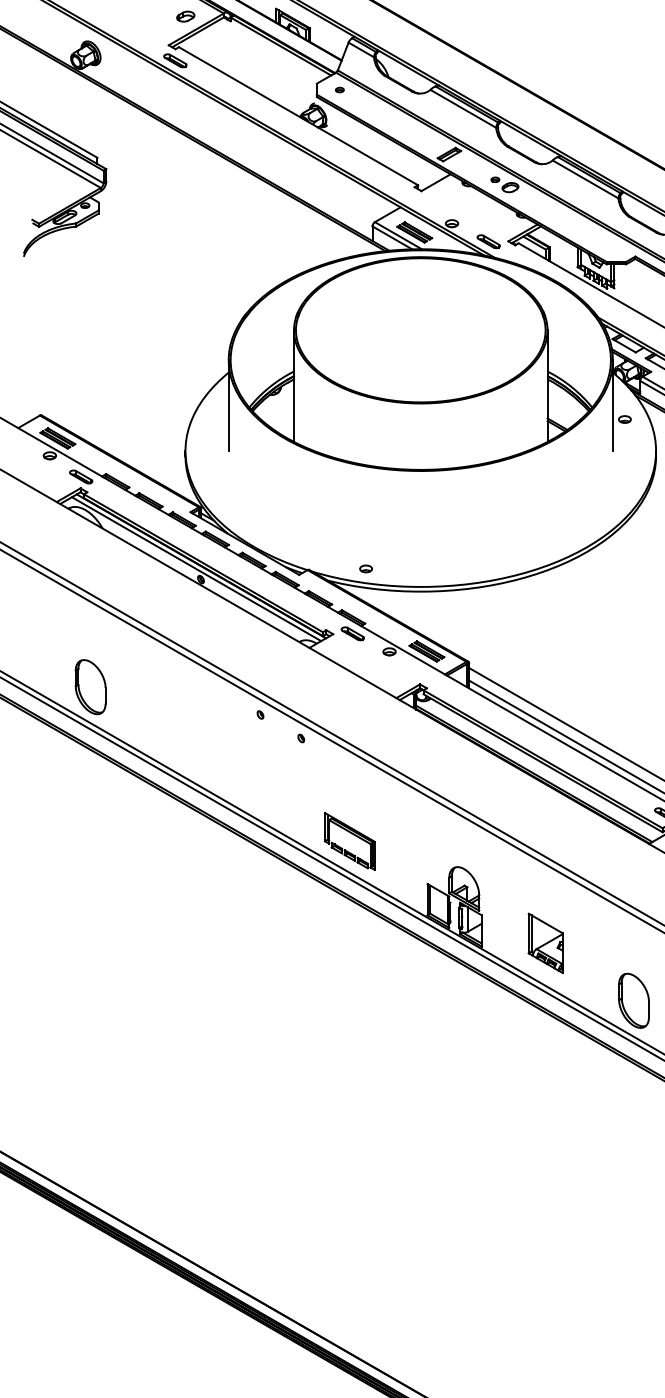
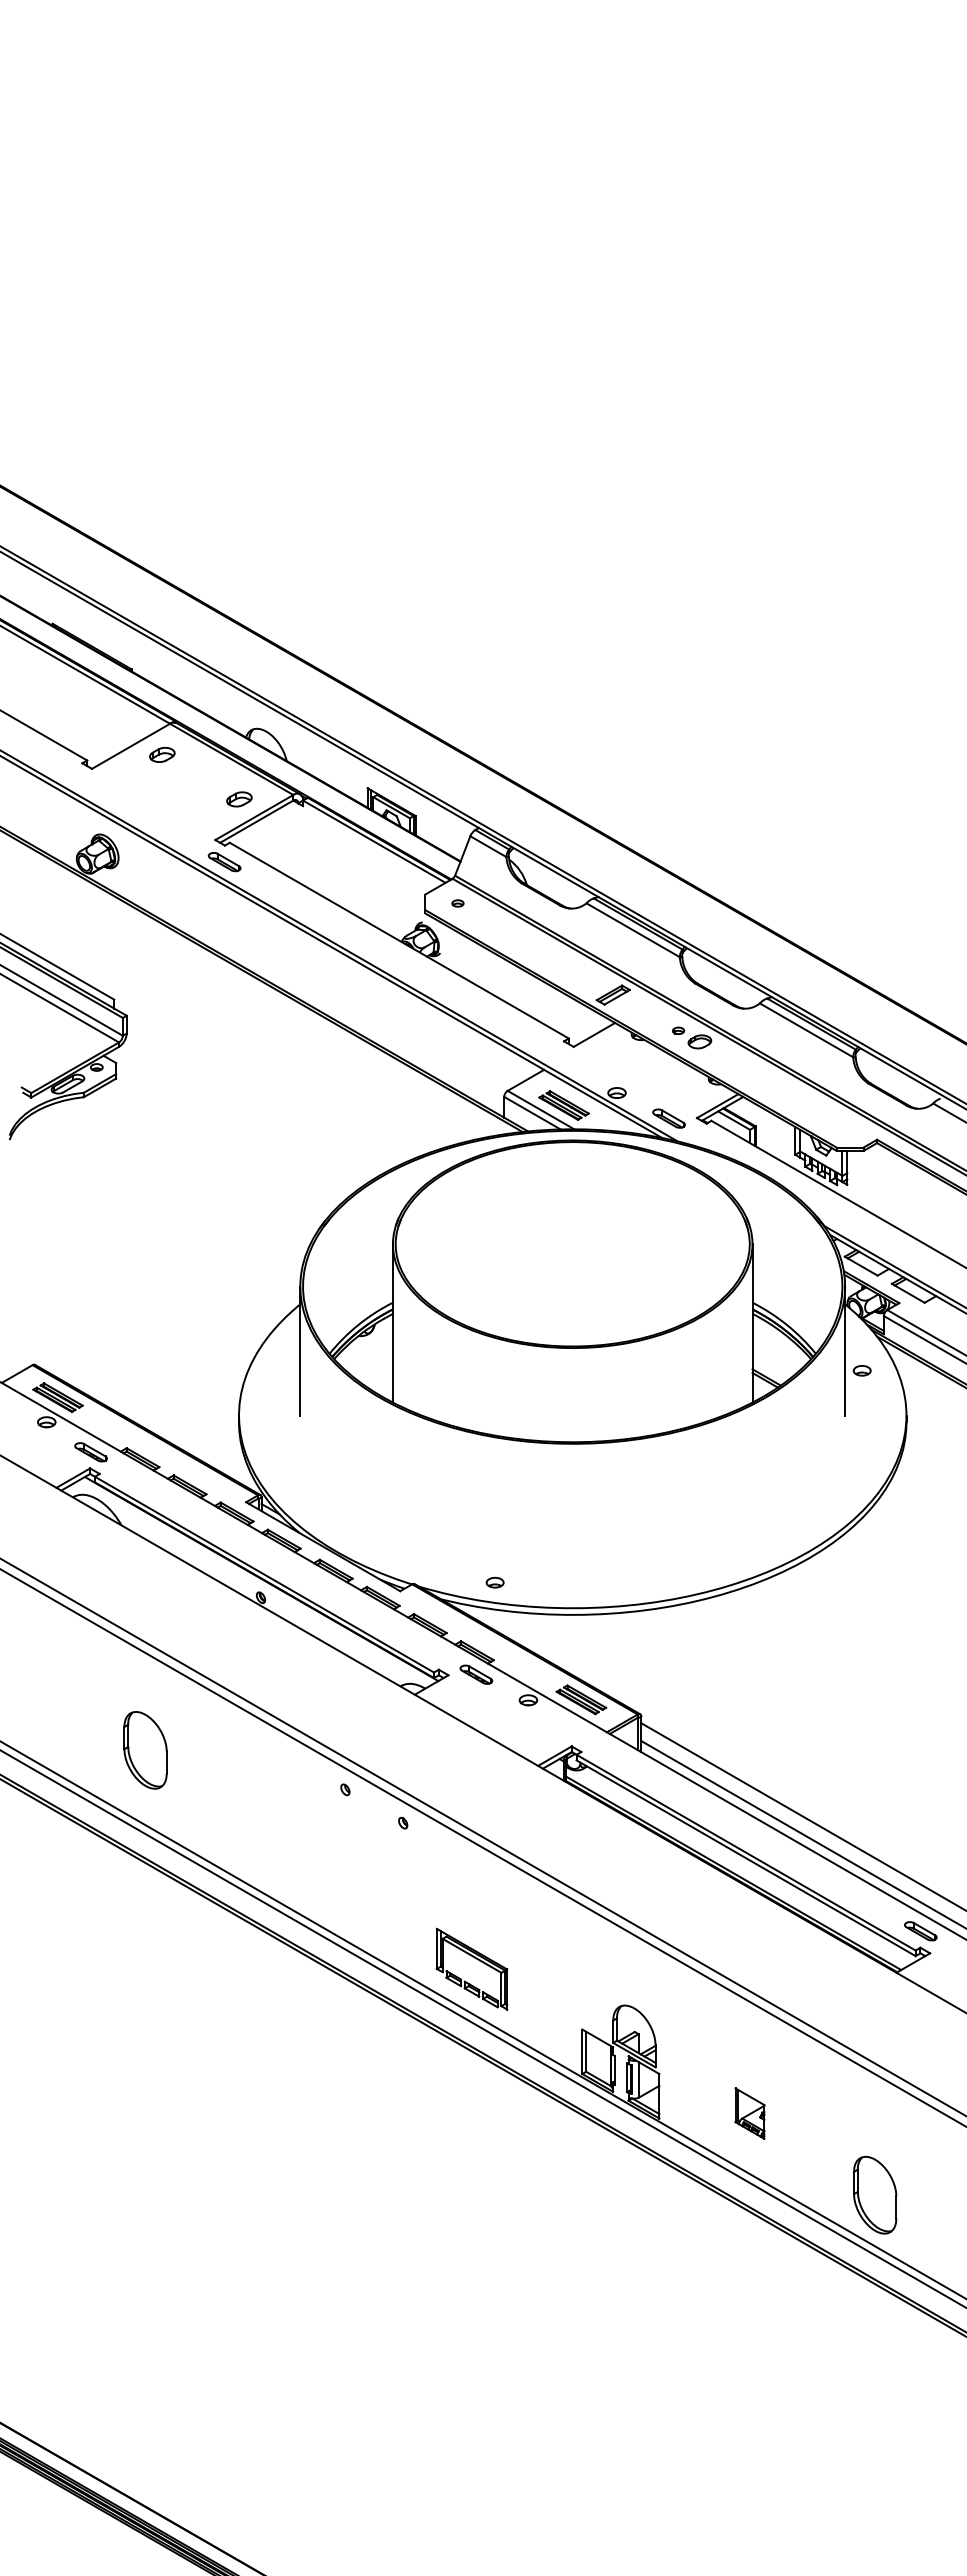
line: (196, 568) -> (254, 1582), removed
part: (90, 687) -> (145, 1750), moved
part: (545, 943) -> (749, 2113), size x0.6

